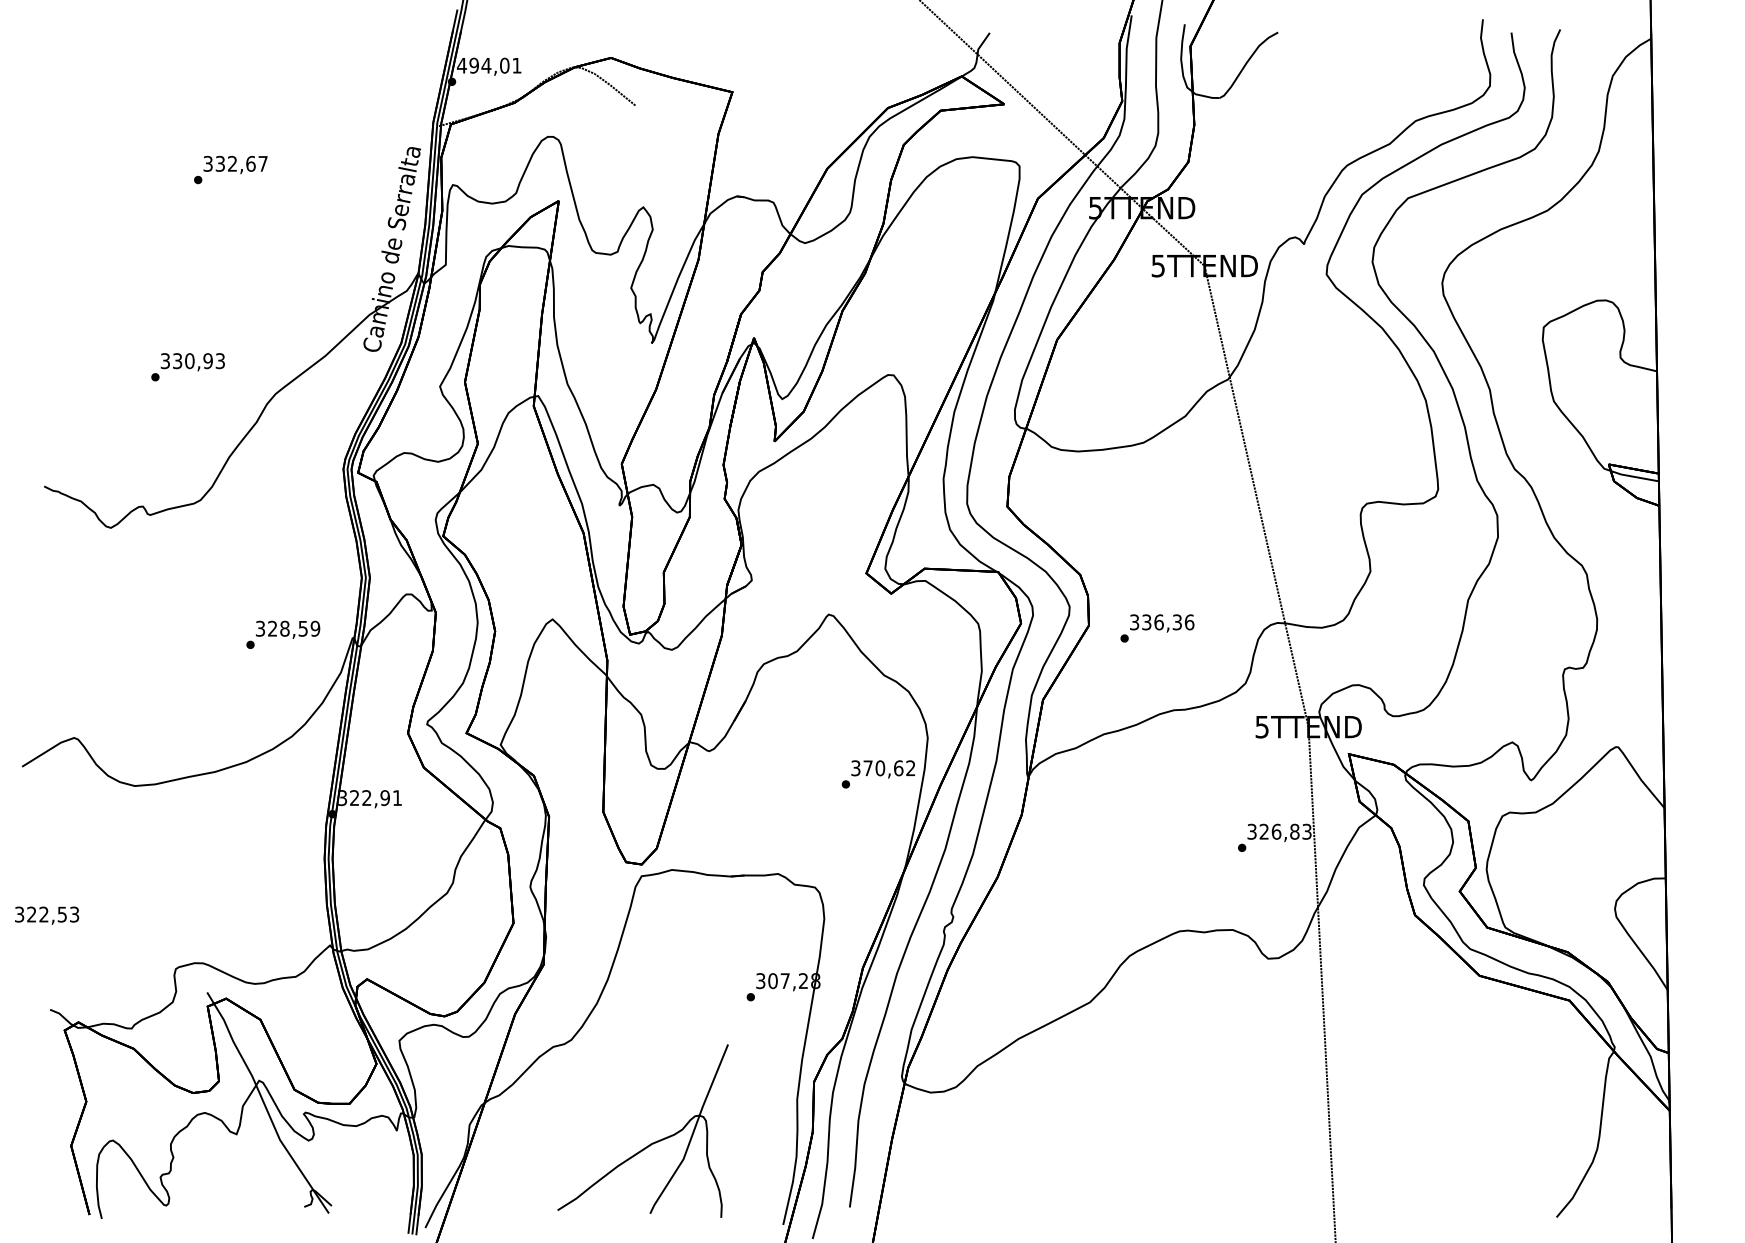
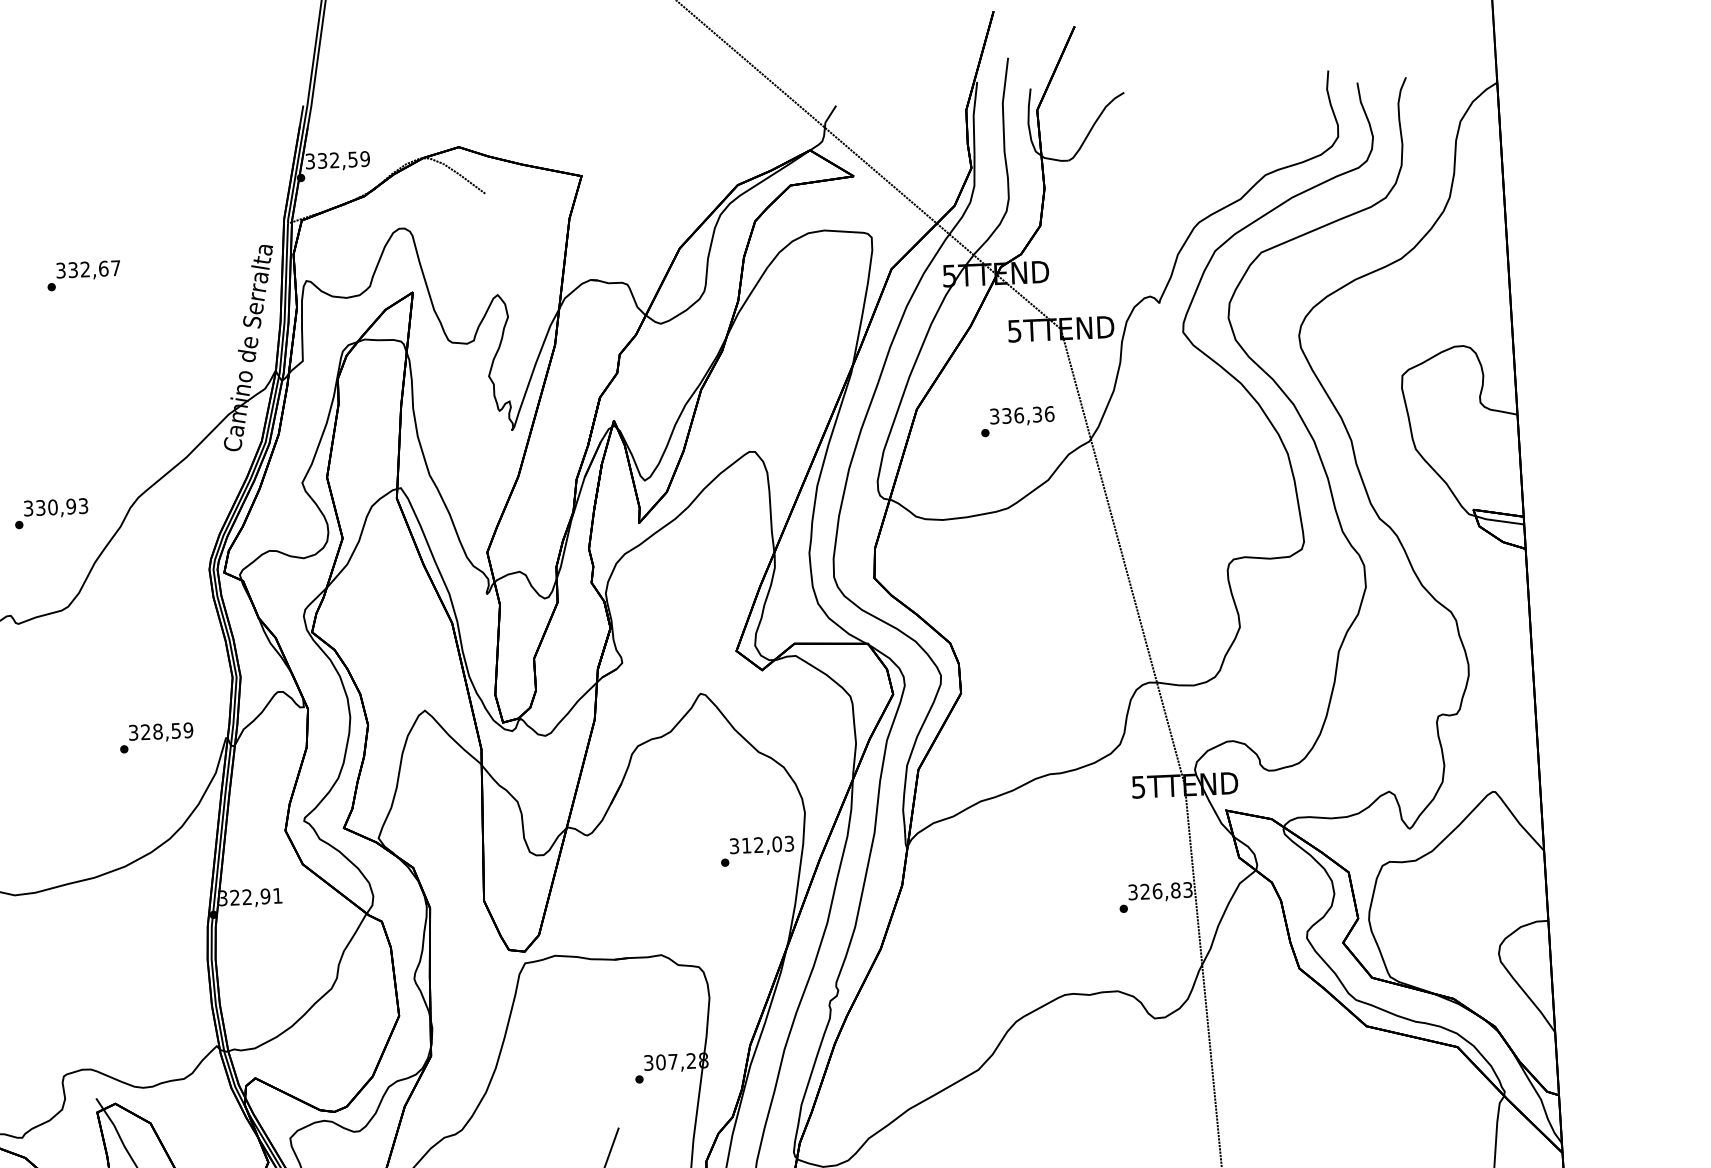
text: (488, 65) -> (336, 160), 494,01 -> 332,59
text: (187, 367) -> (50, 513), moved
text: (1157, 628) -> (1017, 421), moved
text: (889, 768) -> (768, 844), 370,62 -> 312,03

